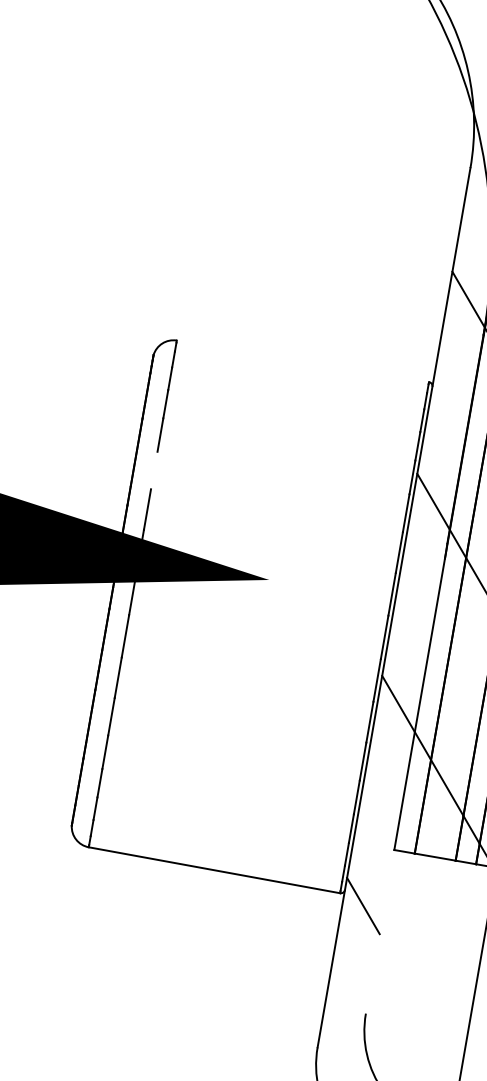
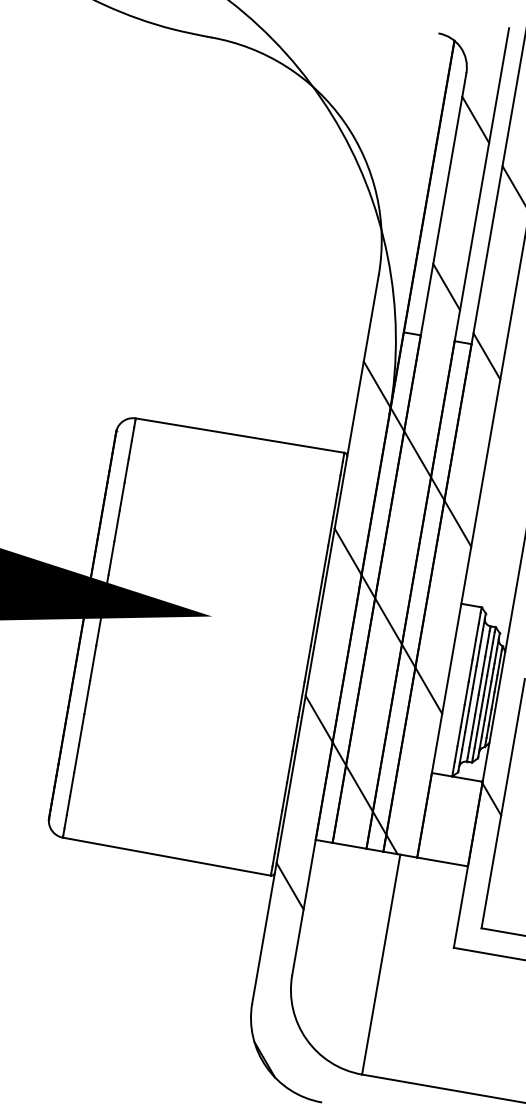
line: (302, 361) -> (239, 435), added
line: (153, 469) -> (116, 525), added
line: (404, 786) -> (324, 787), added

